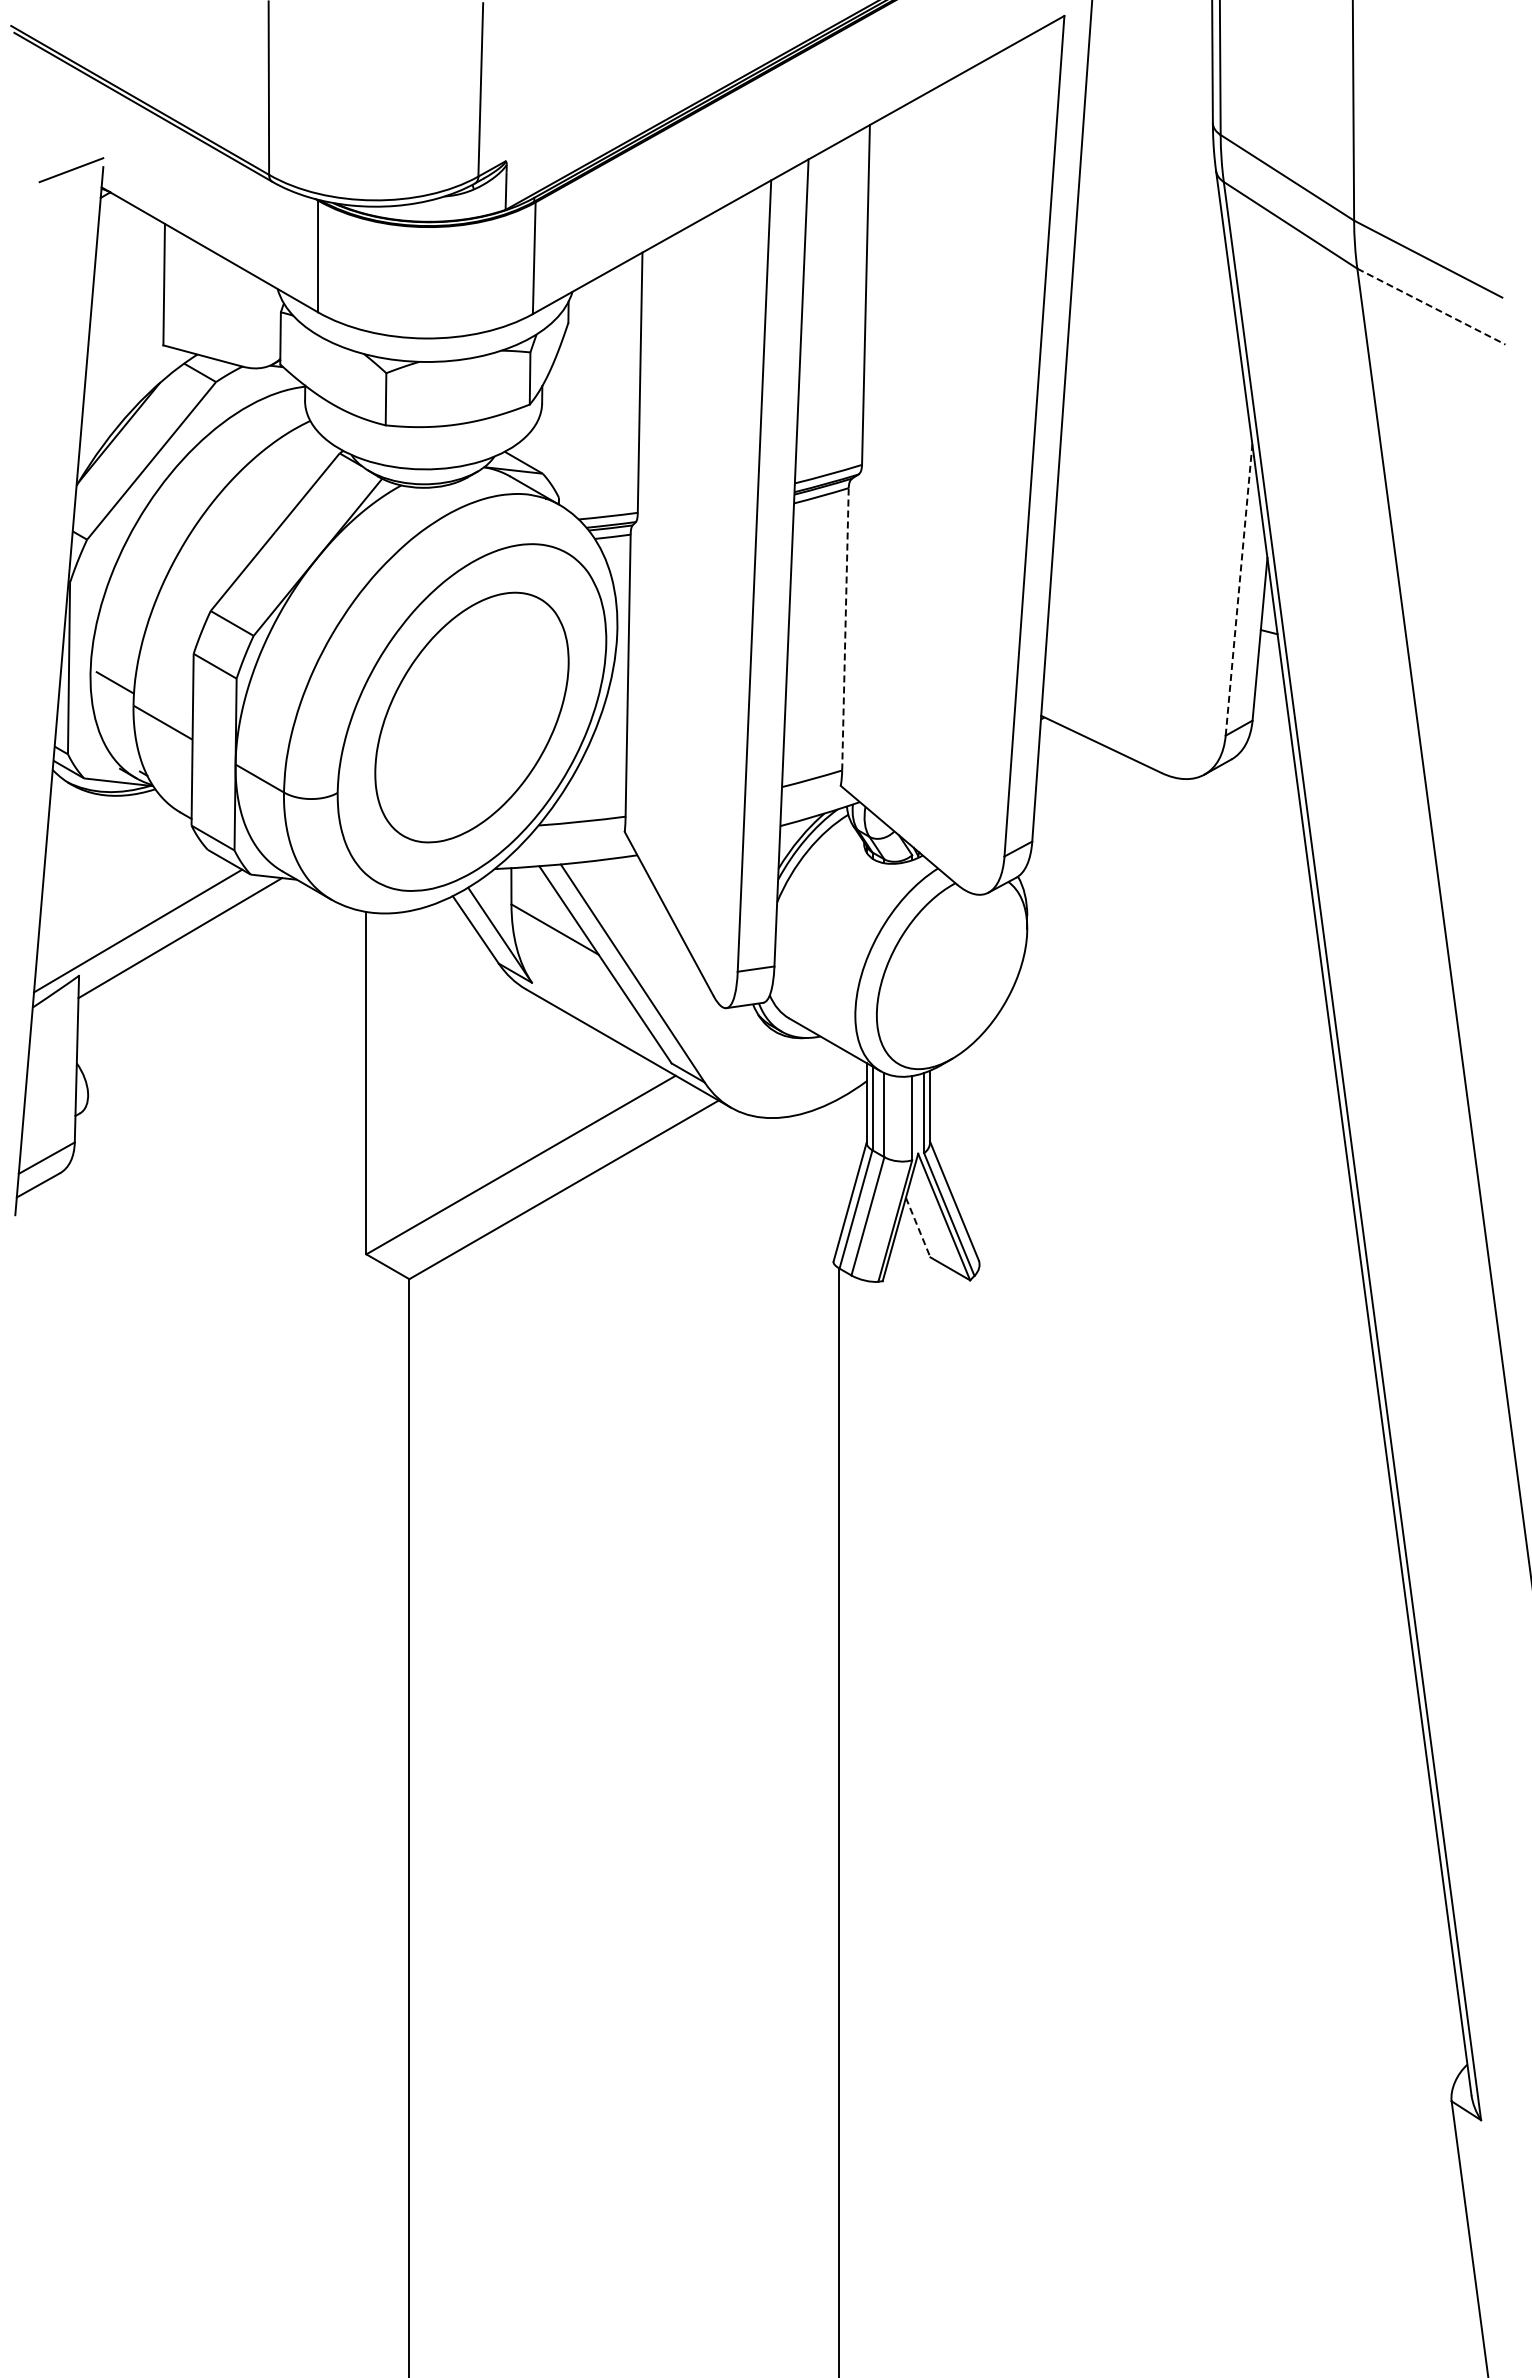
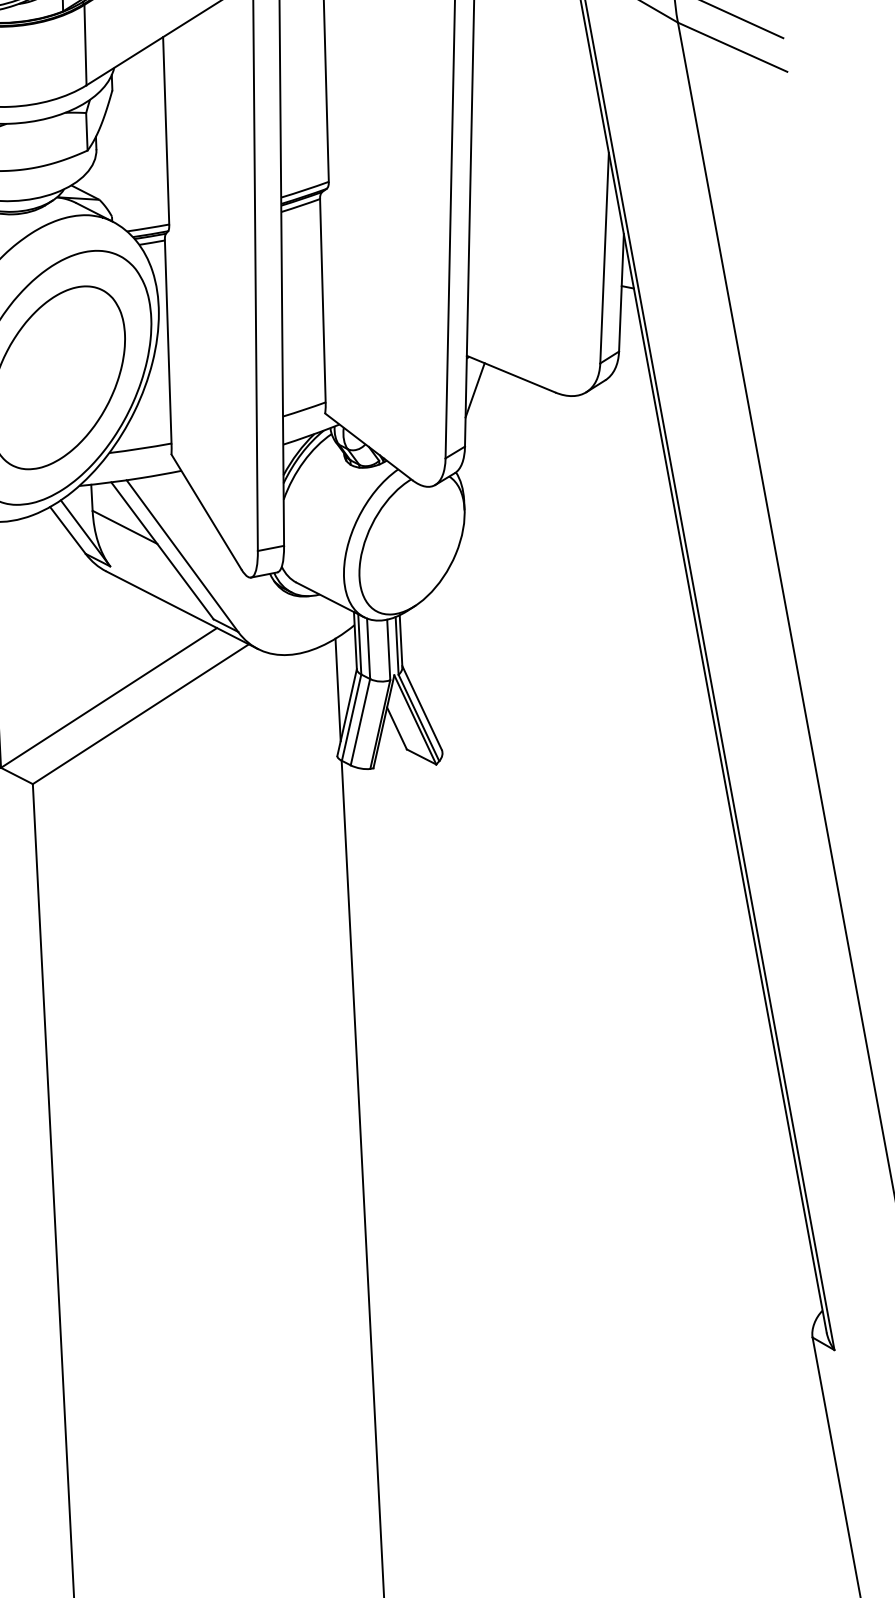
line: (1431, 306) -> (732, 47), dashed -> solid
line: (1239, 589) -> (604, 257), dashed -> solid
line: (845, 628) -> (322, 300), dashed -> solid
line: (1050, 764) -> (475, 390), added
line: (839, 1169) -> (338, 689), added
line: (918, 1228) -> (397, 729), dashed -> solid

